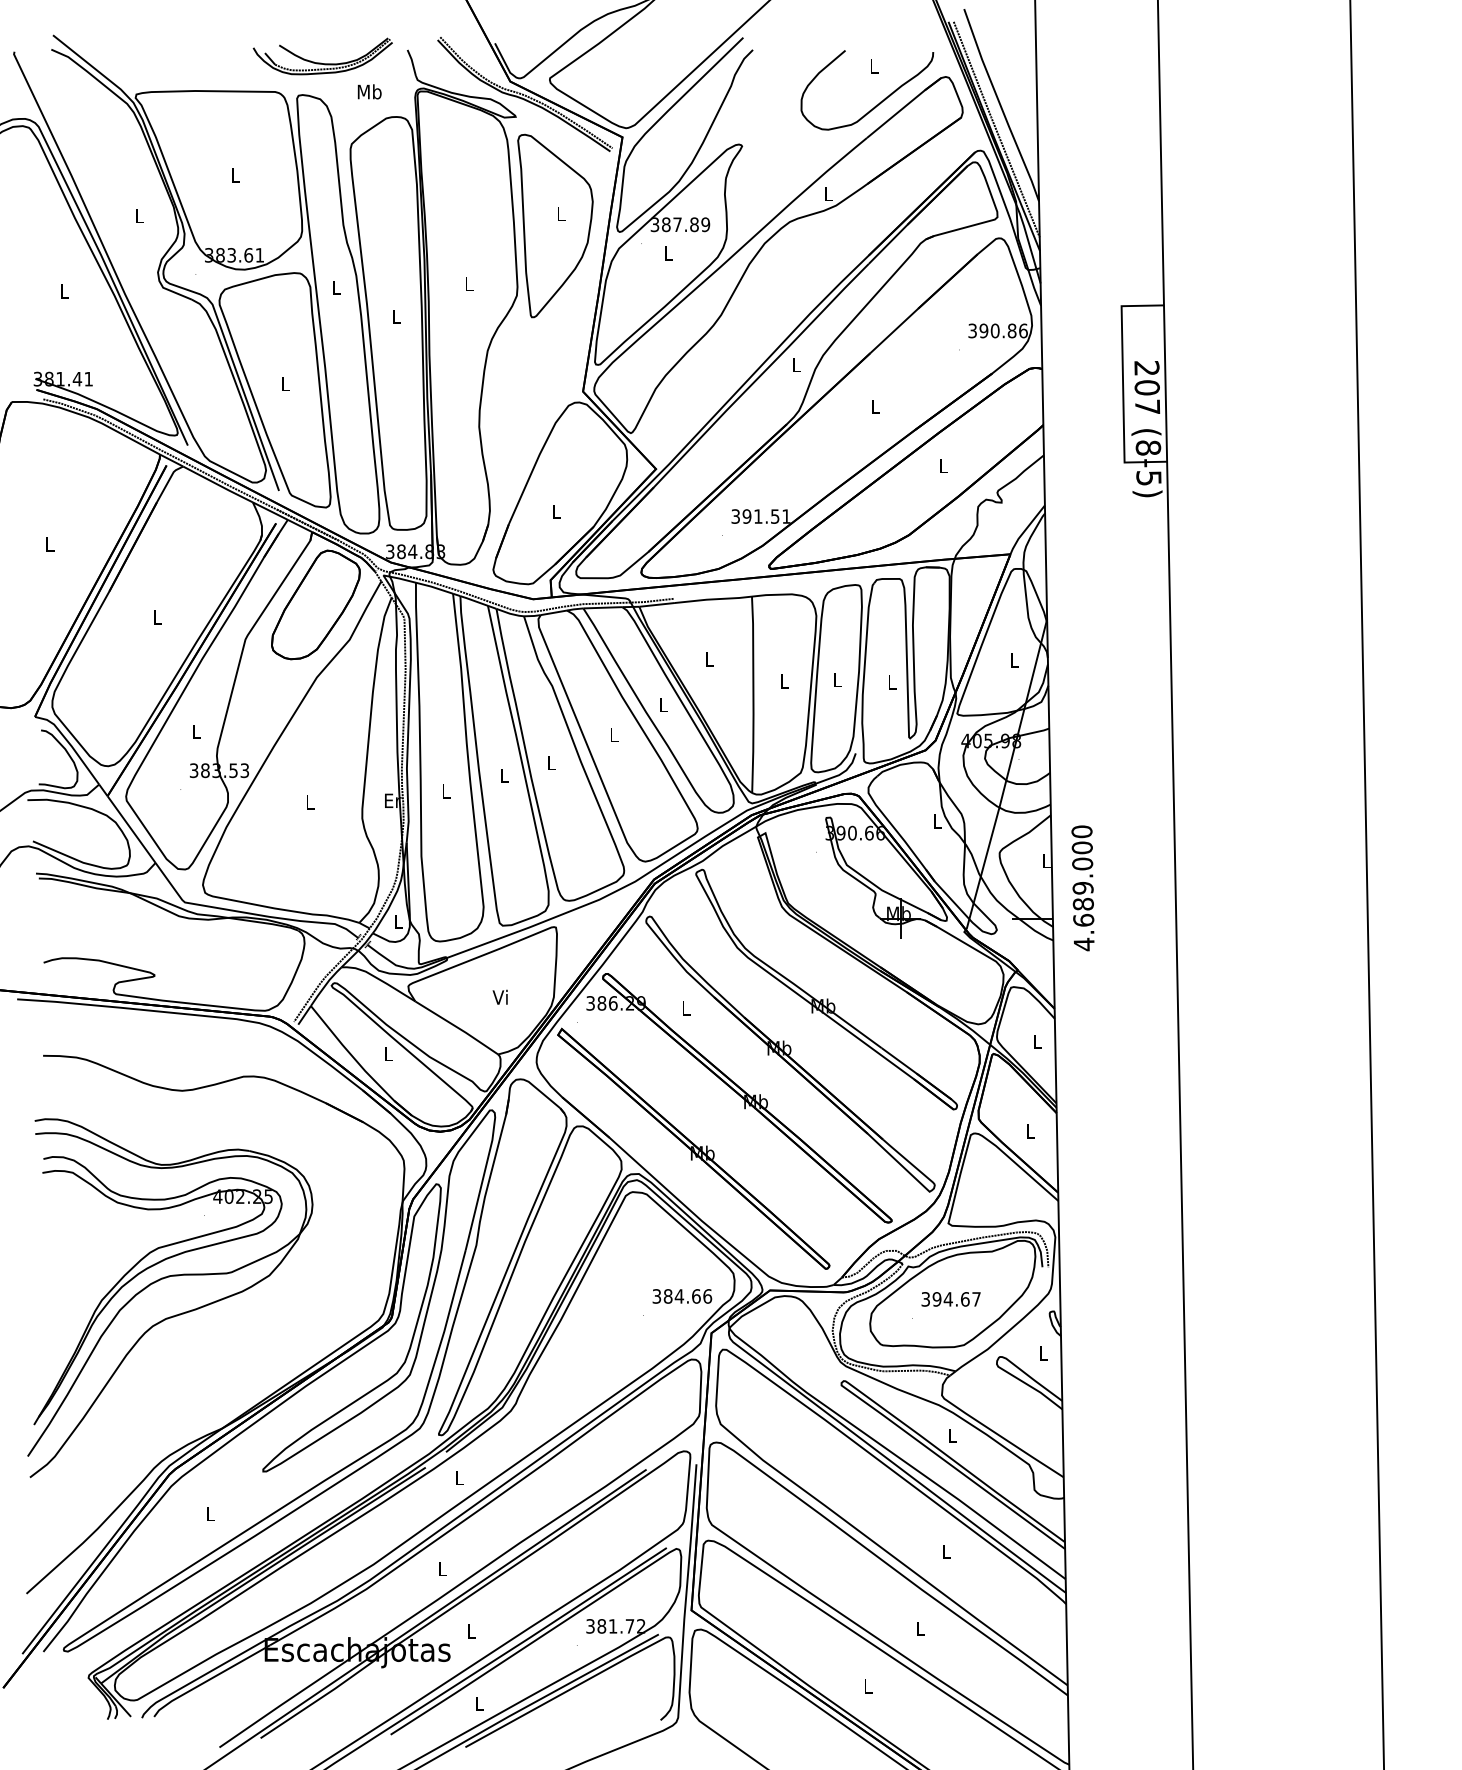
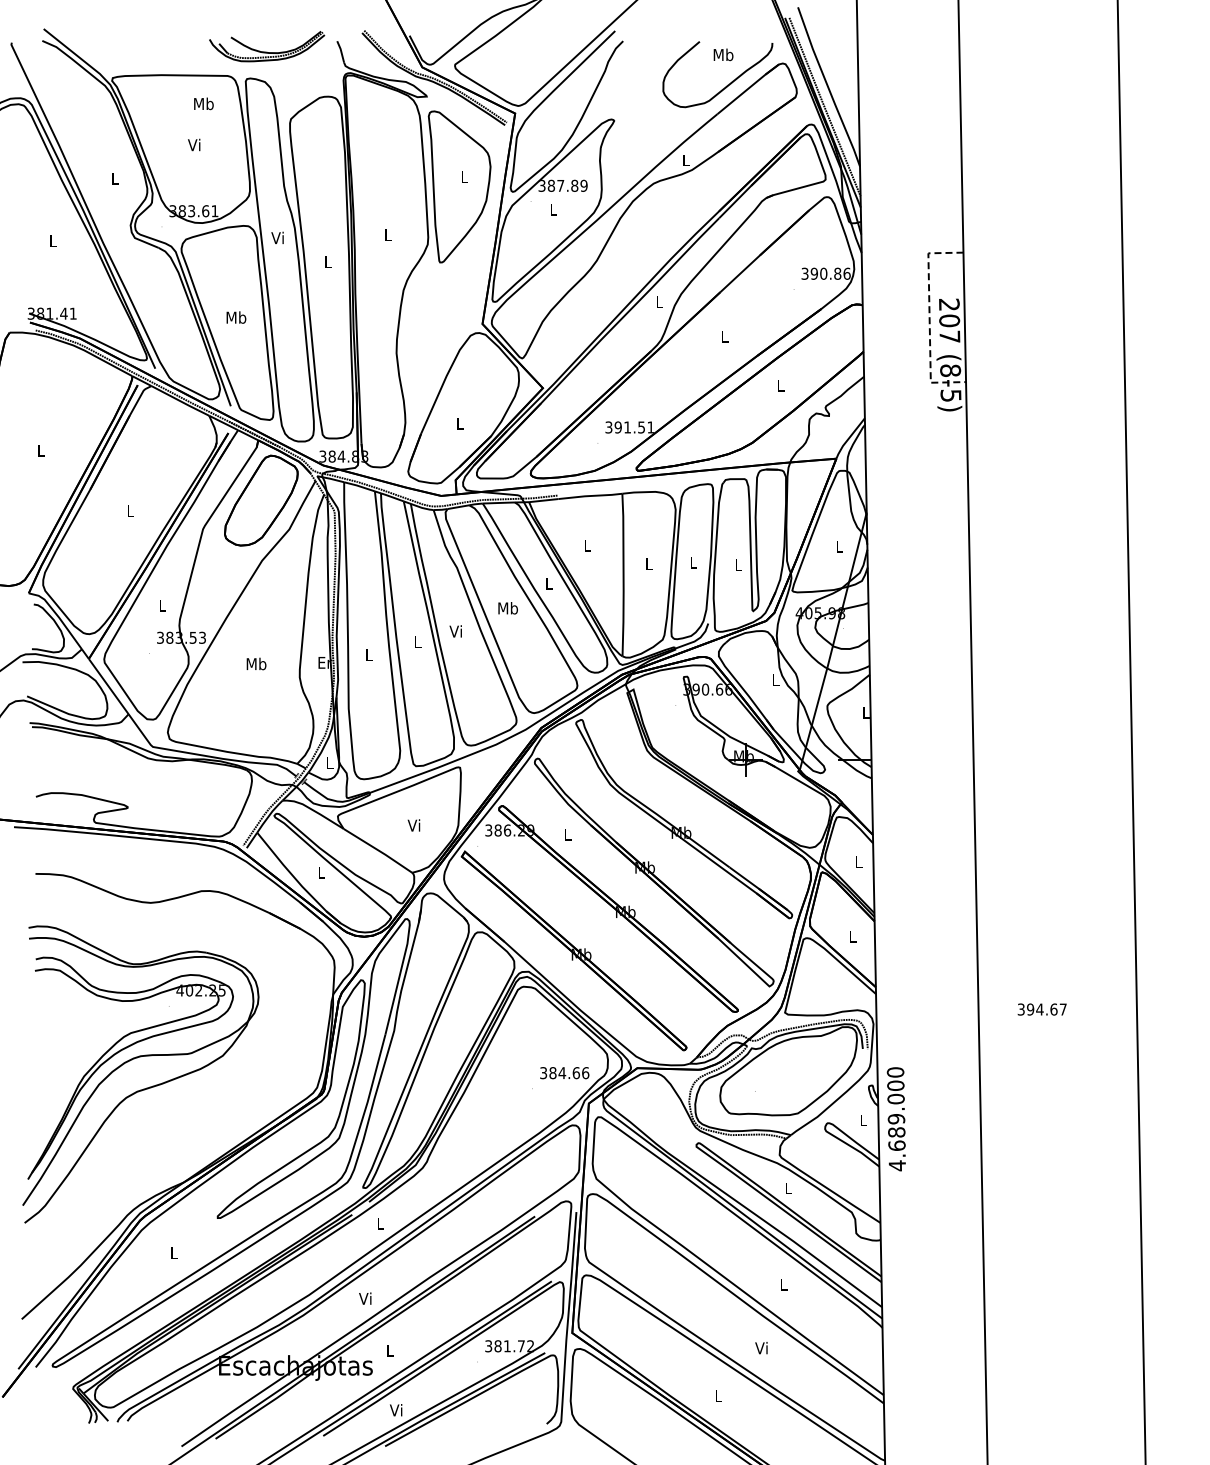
text: (874, 66) -> (723, 54), L -> Mb
text: (369, 91) -> (203, 103), moved
text: (235, 174) -> (194, 144), L -> Vi
text: (335, 287) -> (277, 237), L -> Vi
text: (285, 383) -> (236, 317), L -> Mb
line: (1122, 384) -> (929, 318), solid -> dashed
text: (613, 735) -> (507, 608), L -> Mb
text: (550, 763) -> (455, 631), L -> Vi
text: (310, 801) -> (256, 663), L -> Mb
text: (1081, 888) -> (895, 1119), moved
text: (950, 1299) -> (1041, 1009), moved
text: (441, 1568) -> (365, 1298), L -> Vi
text: (920, 1629) -> (761, 1348), L -> Vi
text: (477, 1703) -> (395, 1410), L -> Vi

